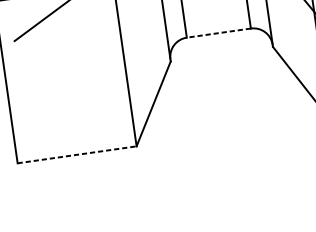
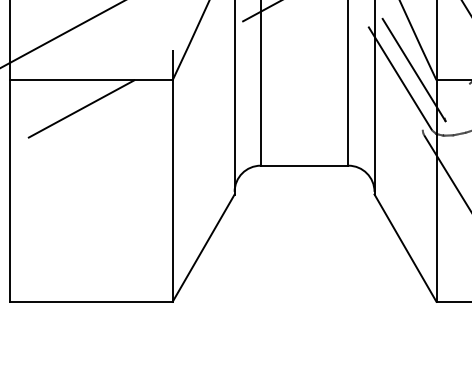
line: (218, 32) -> (304, 165), dashed -> solid
line: (77, 154) -> (91, 301), dashed -> solid

